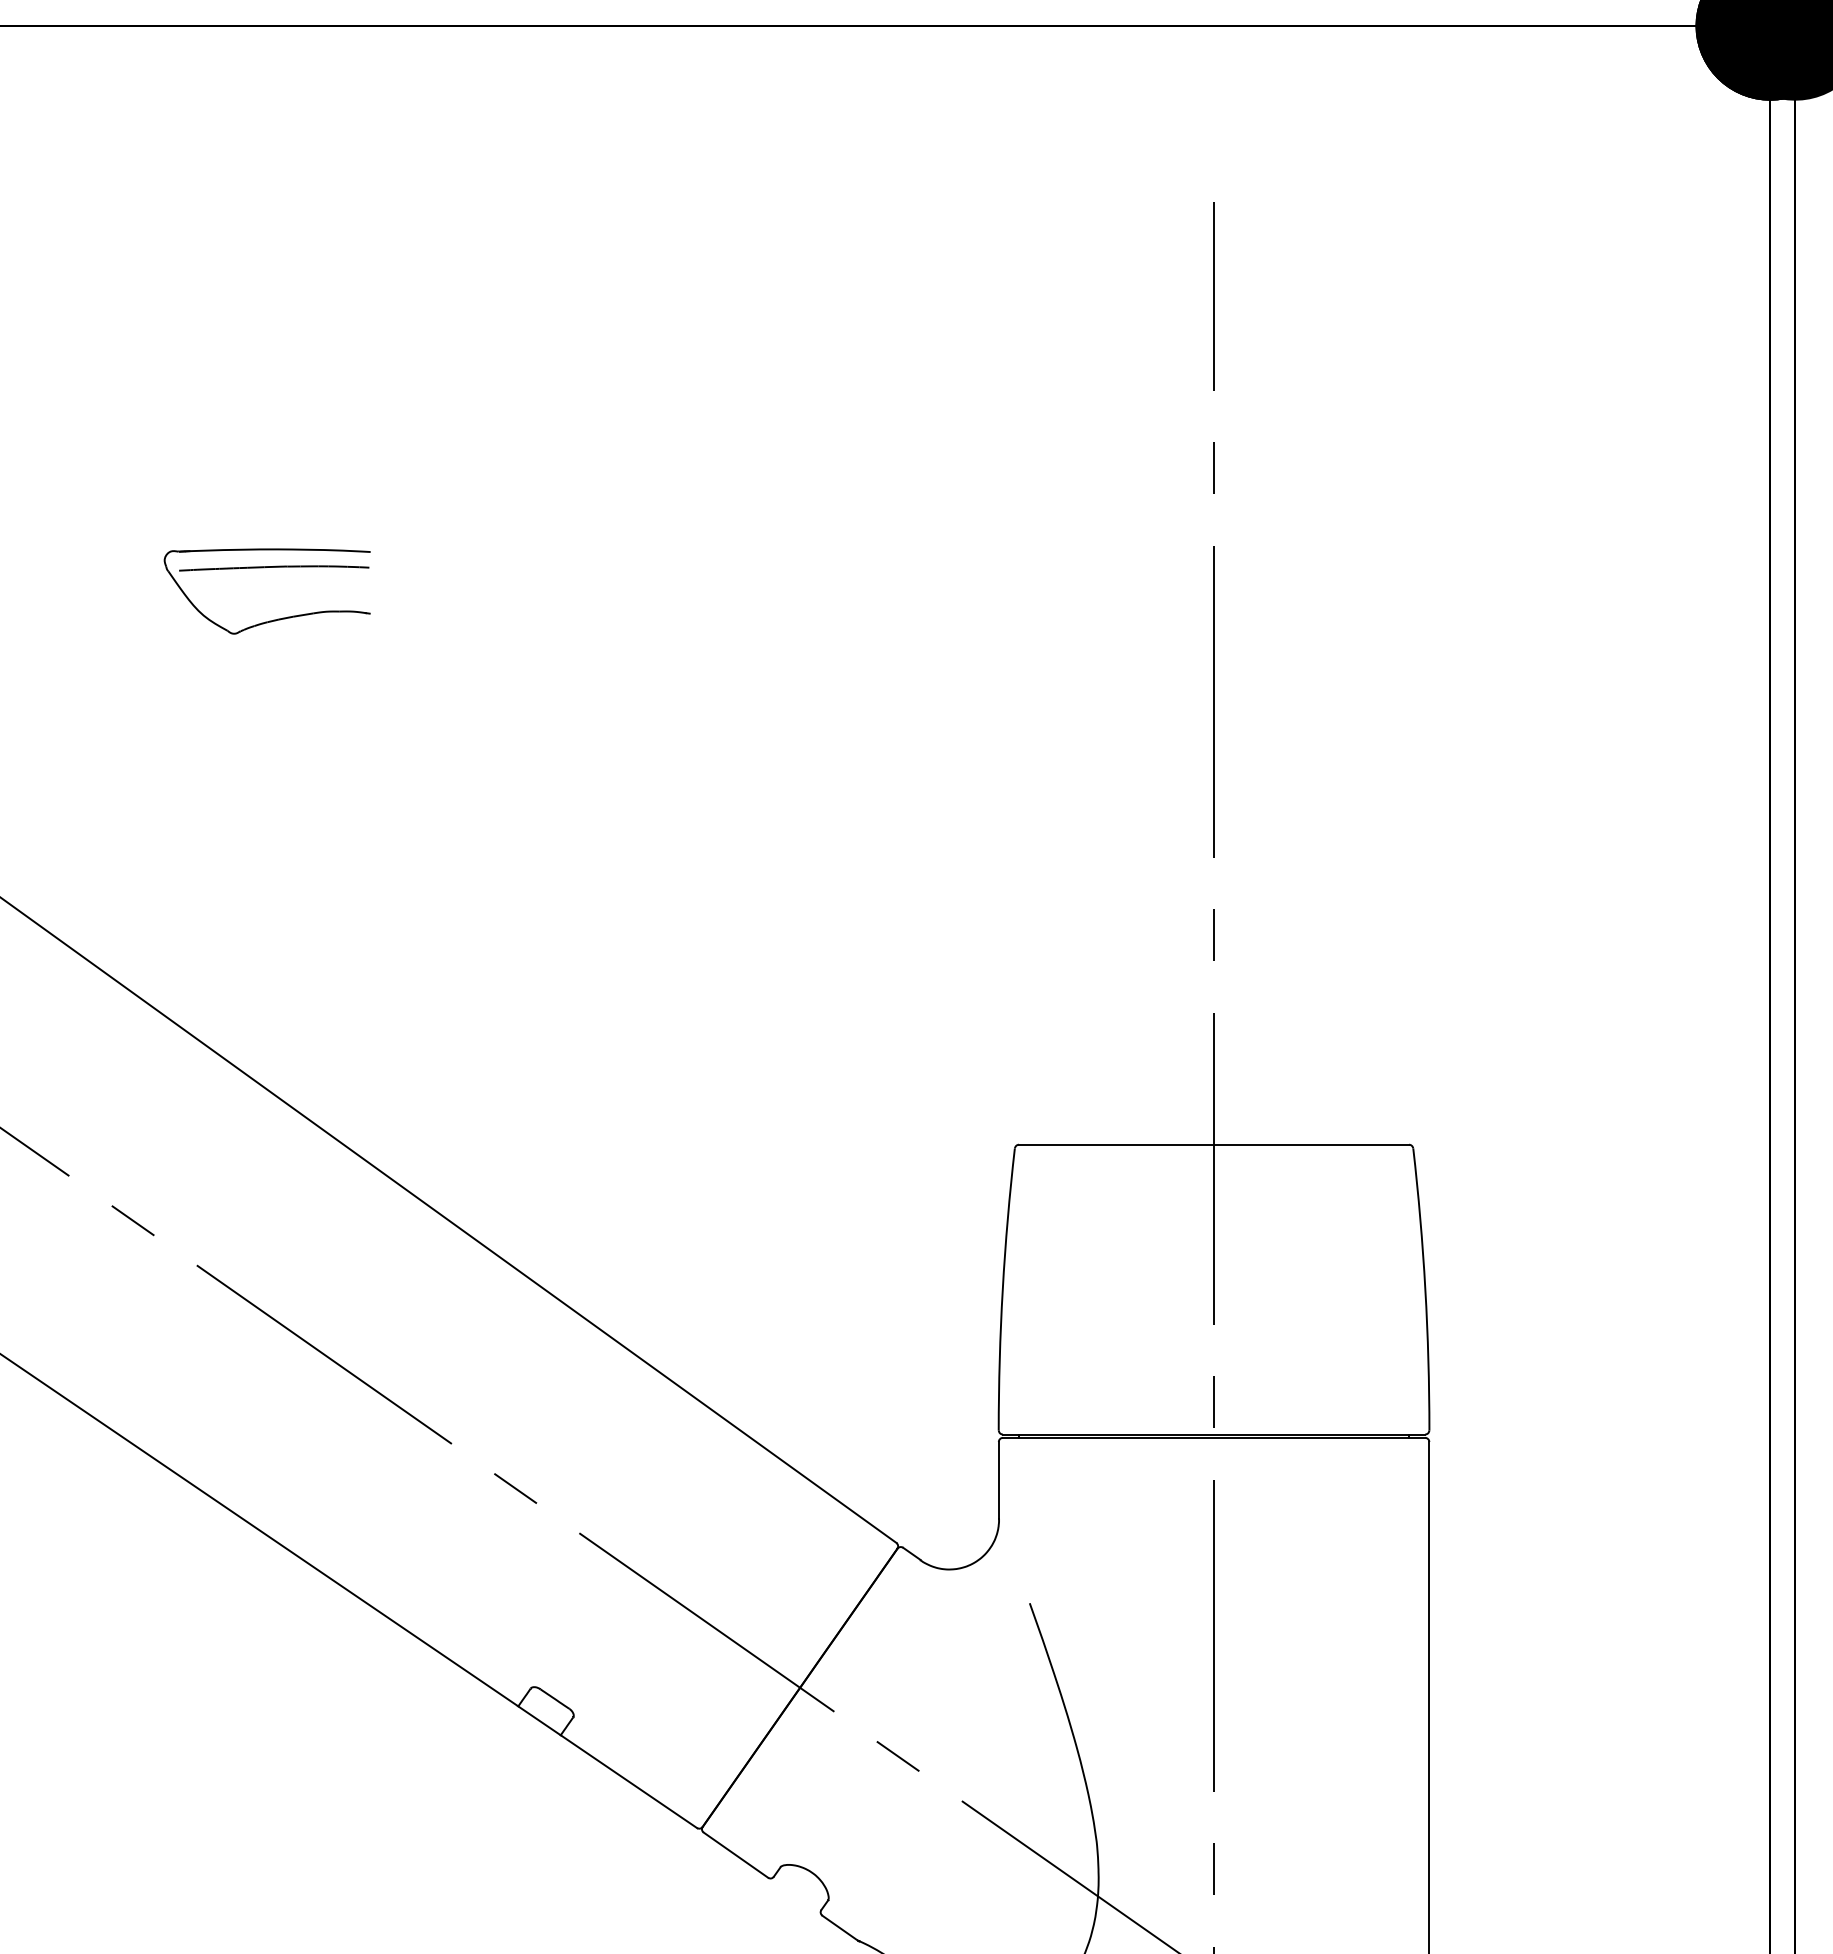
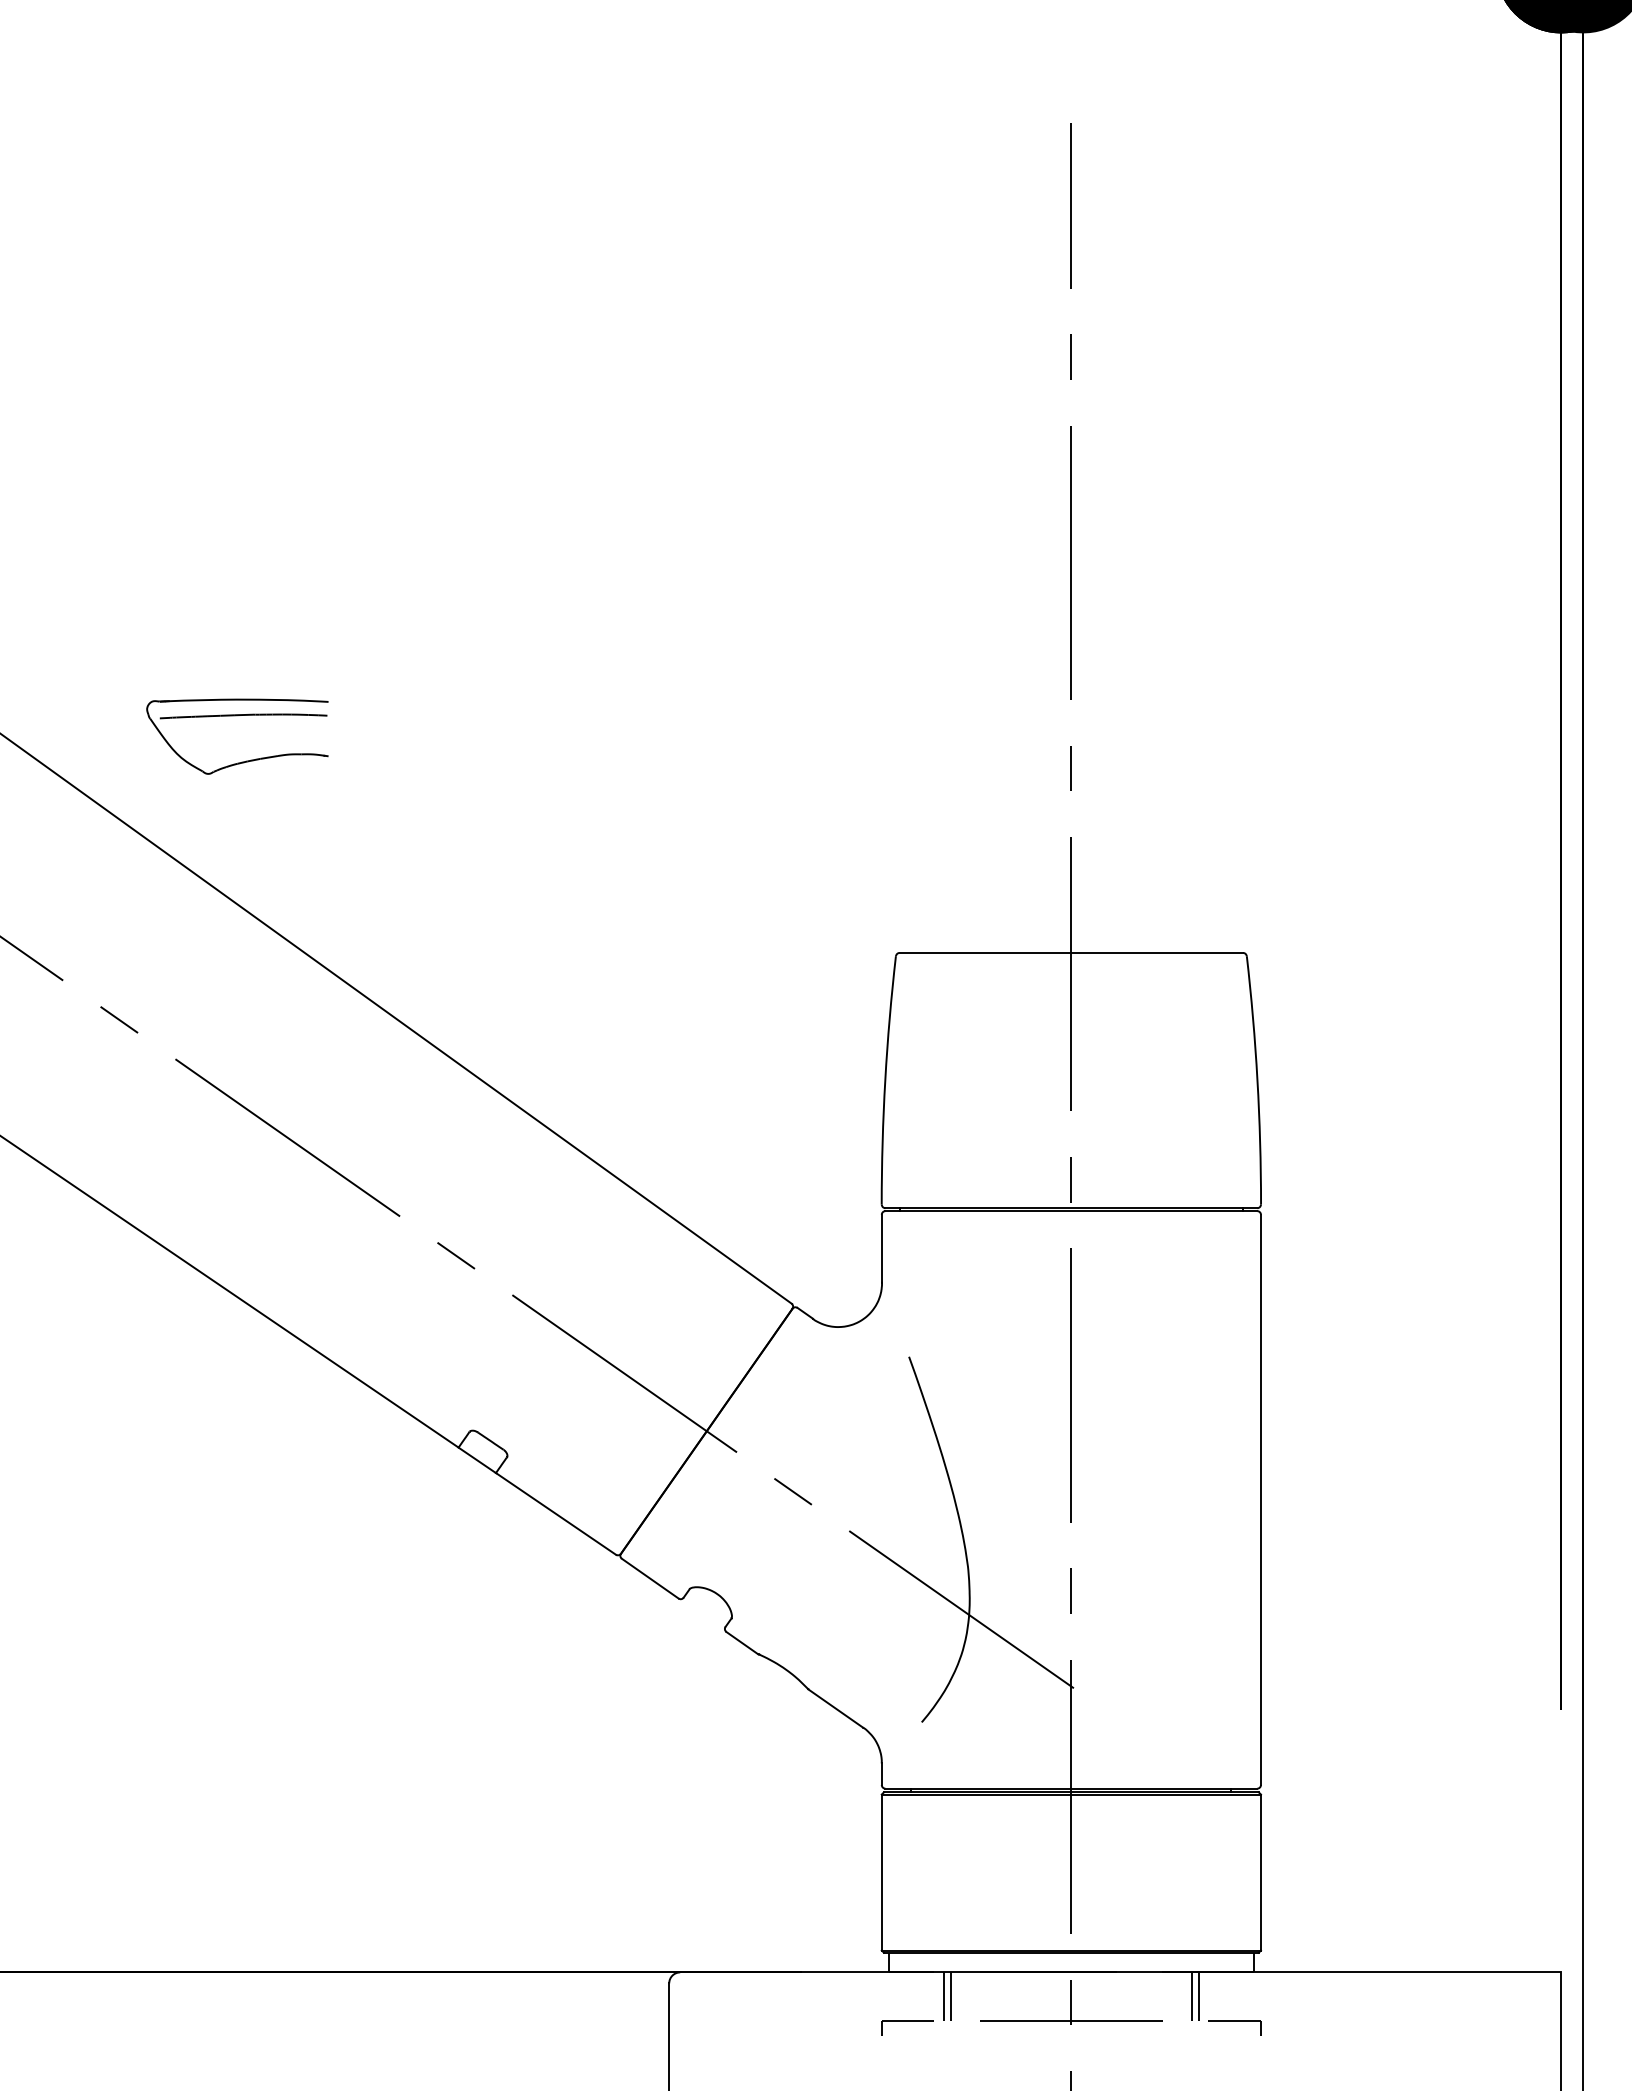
part: (267, 568) -> (237, 716), moved

